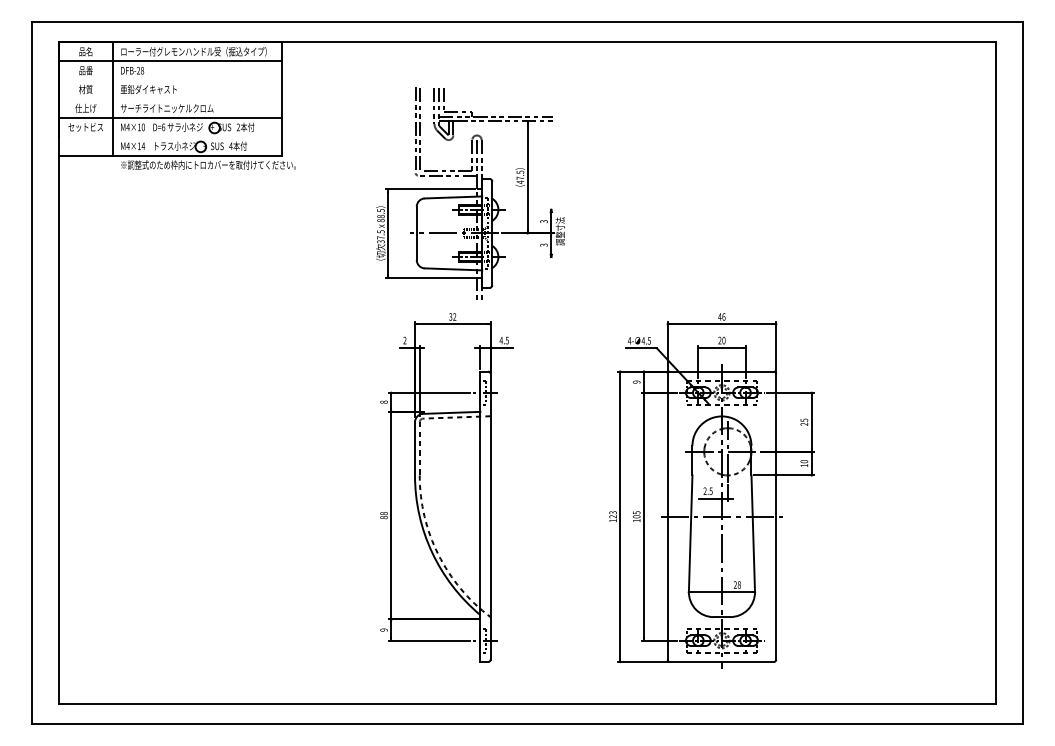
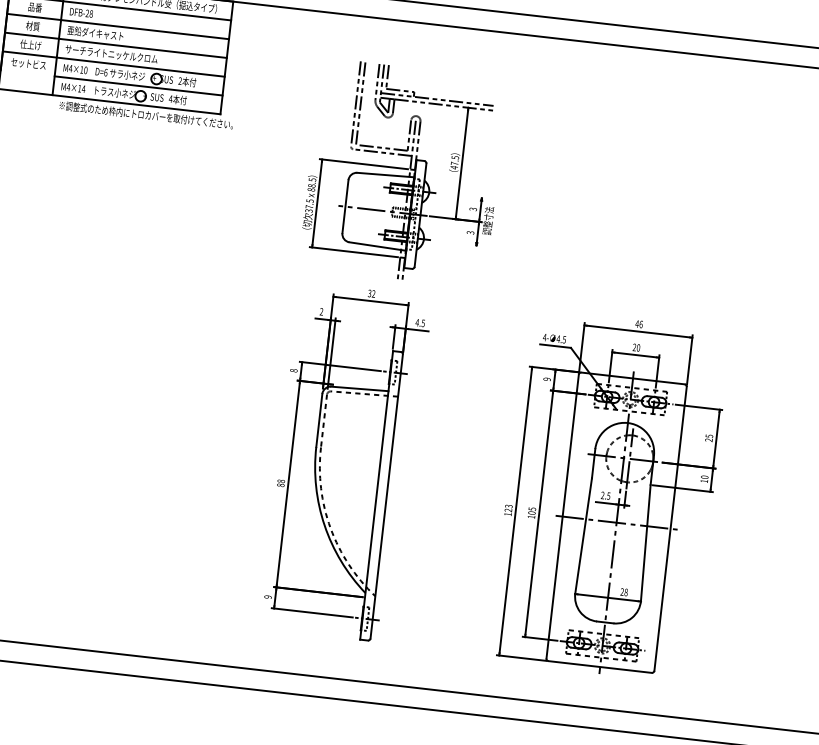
line: (170, 80) -> (118, 26), added
line: (170, 99) -> (115, 45), added
line: (197, 136) -> (138, 85), added

